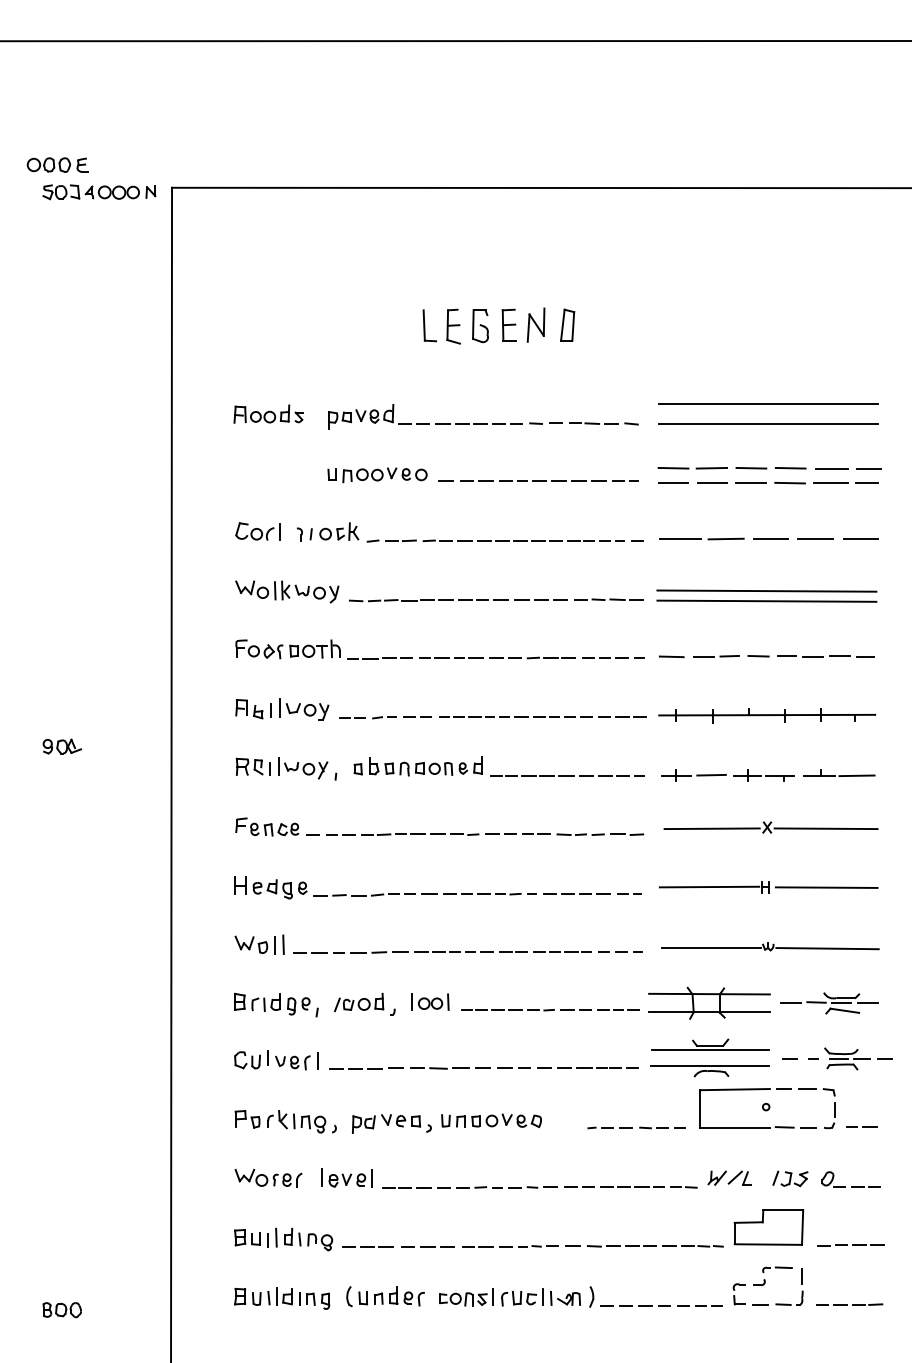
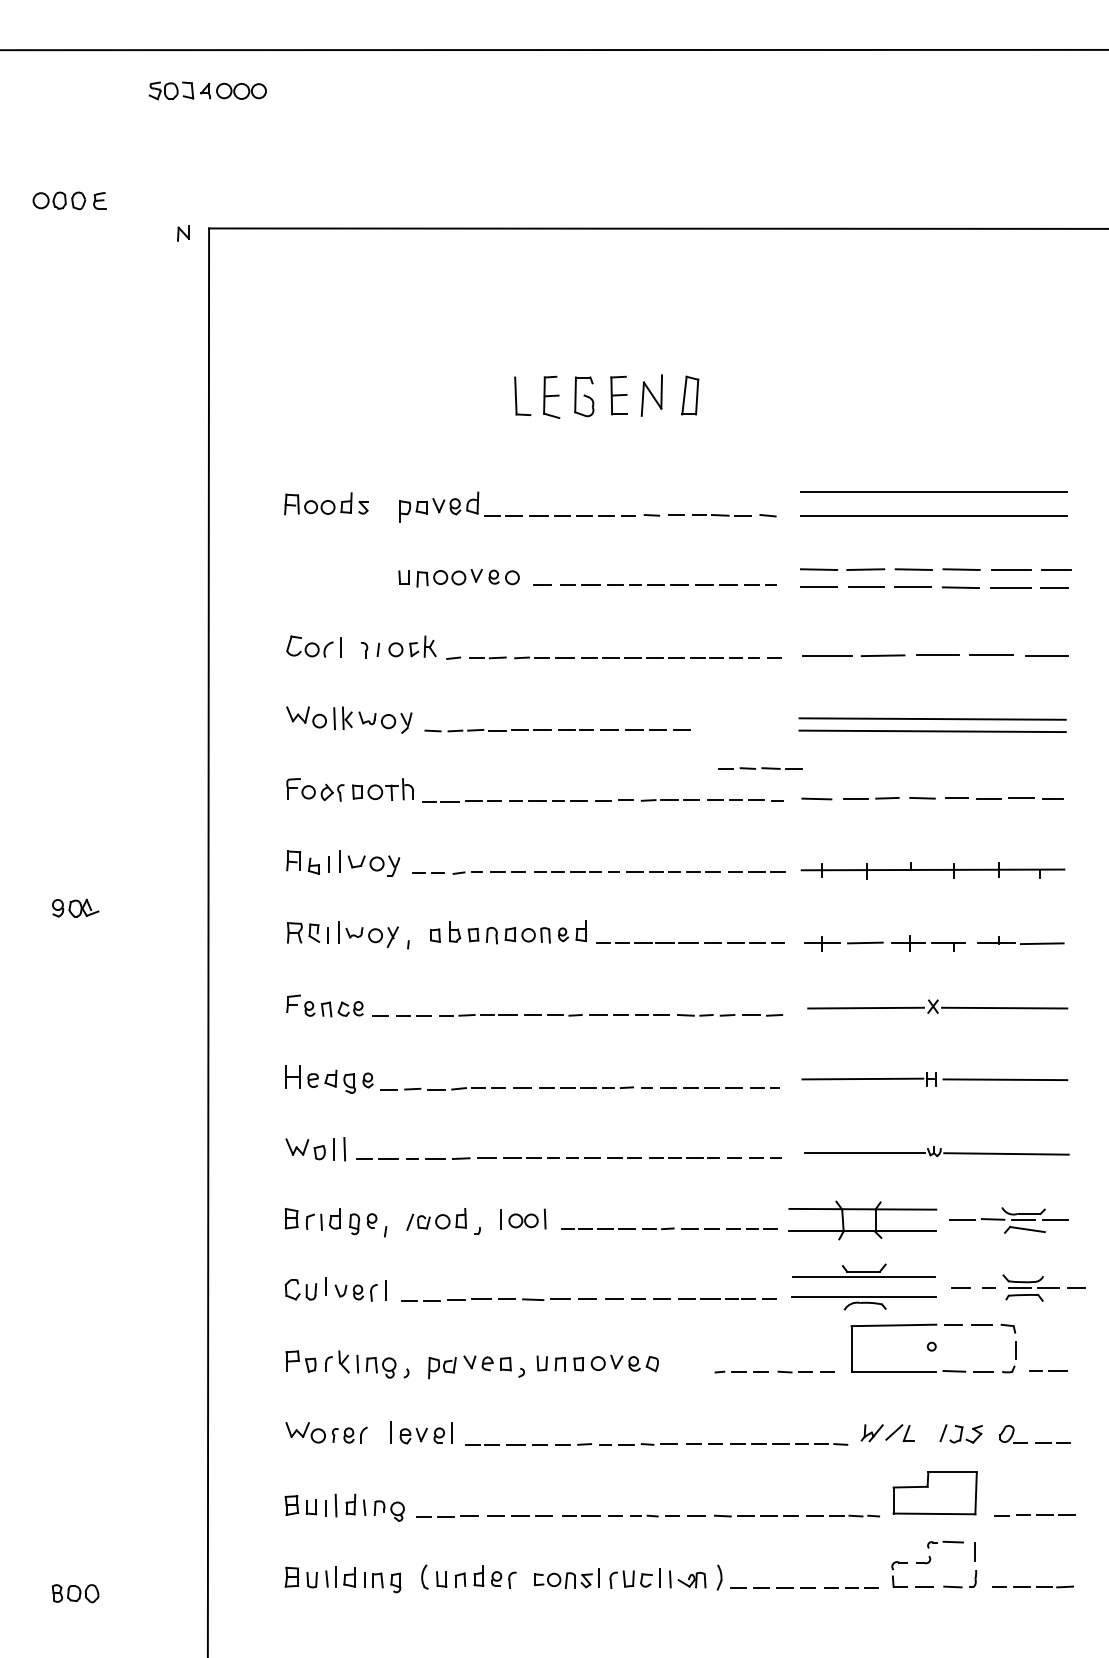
part: (90, 191) -> (207, 90), moved
line: (609, 599) -> (761, 768), moved

